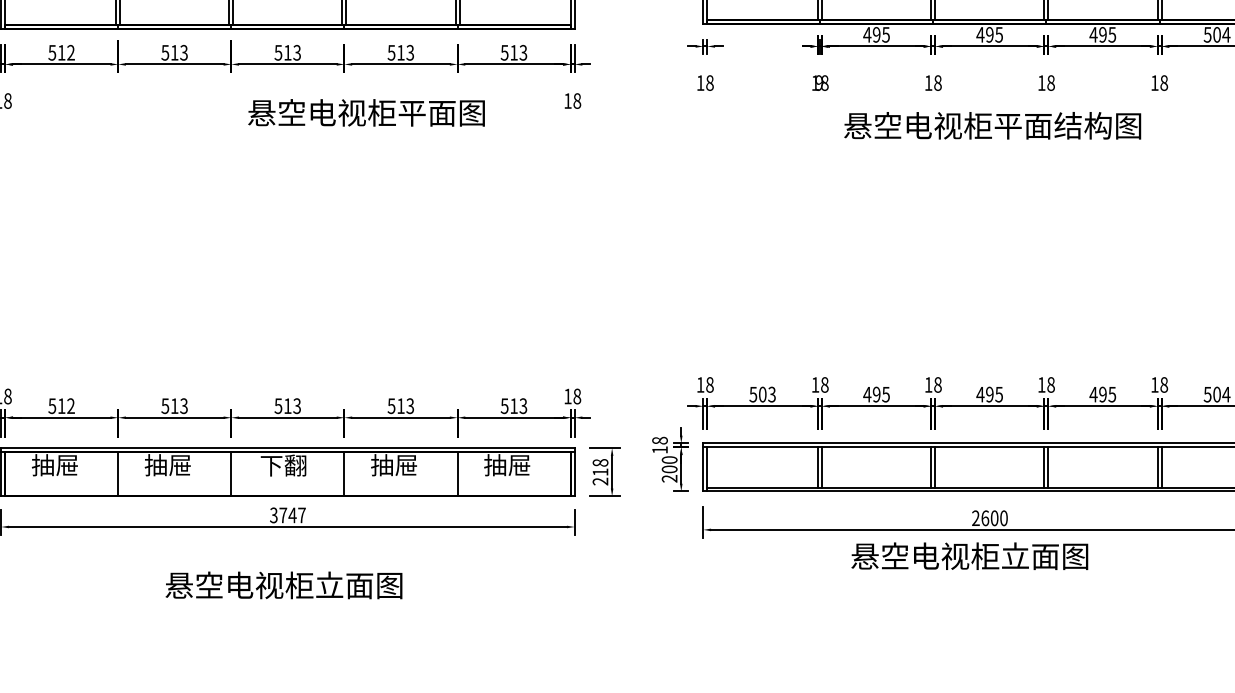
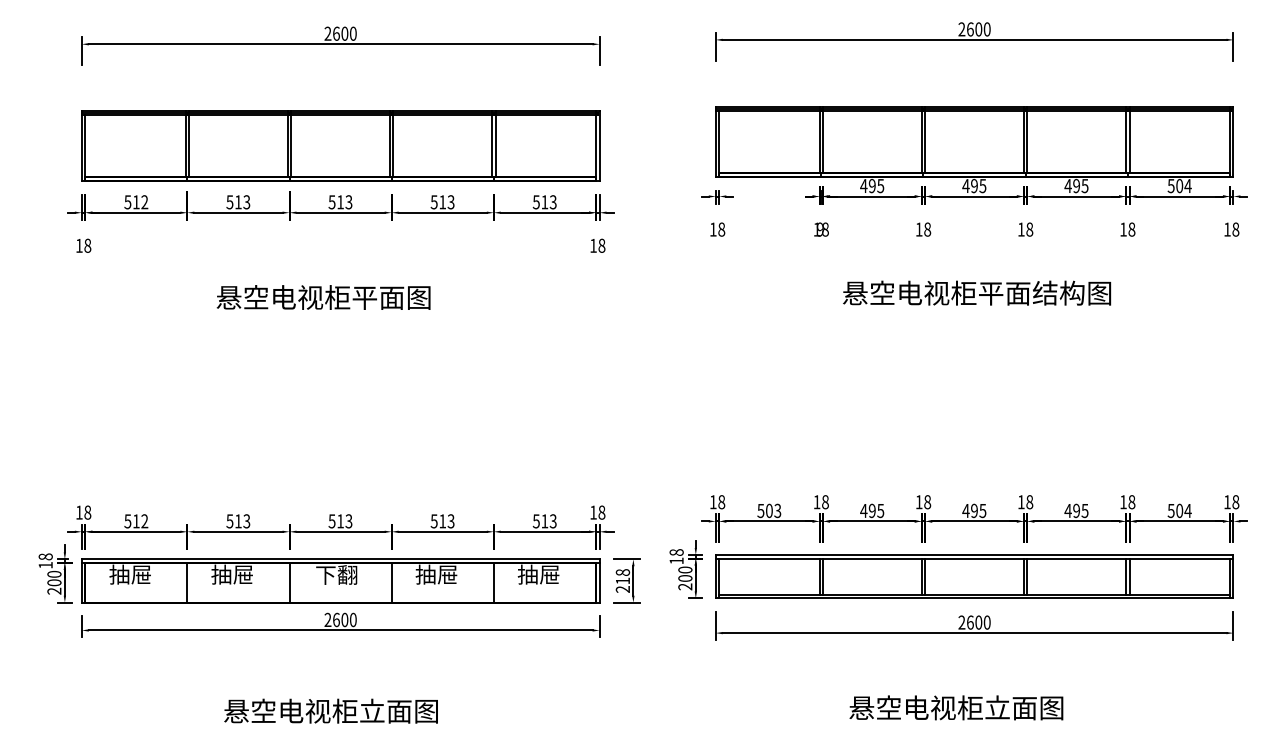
text: (366, 112) -> (323, 297), moved
text: (993, 125) -> (977, 292), moved
text: (287, 514) -> (340, 619), 3747 -> 2600
text: (969, 555) -> (956, 707), moved
text: (283, 584) -> (330, 710), moved

